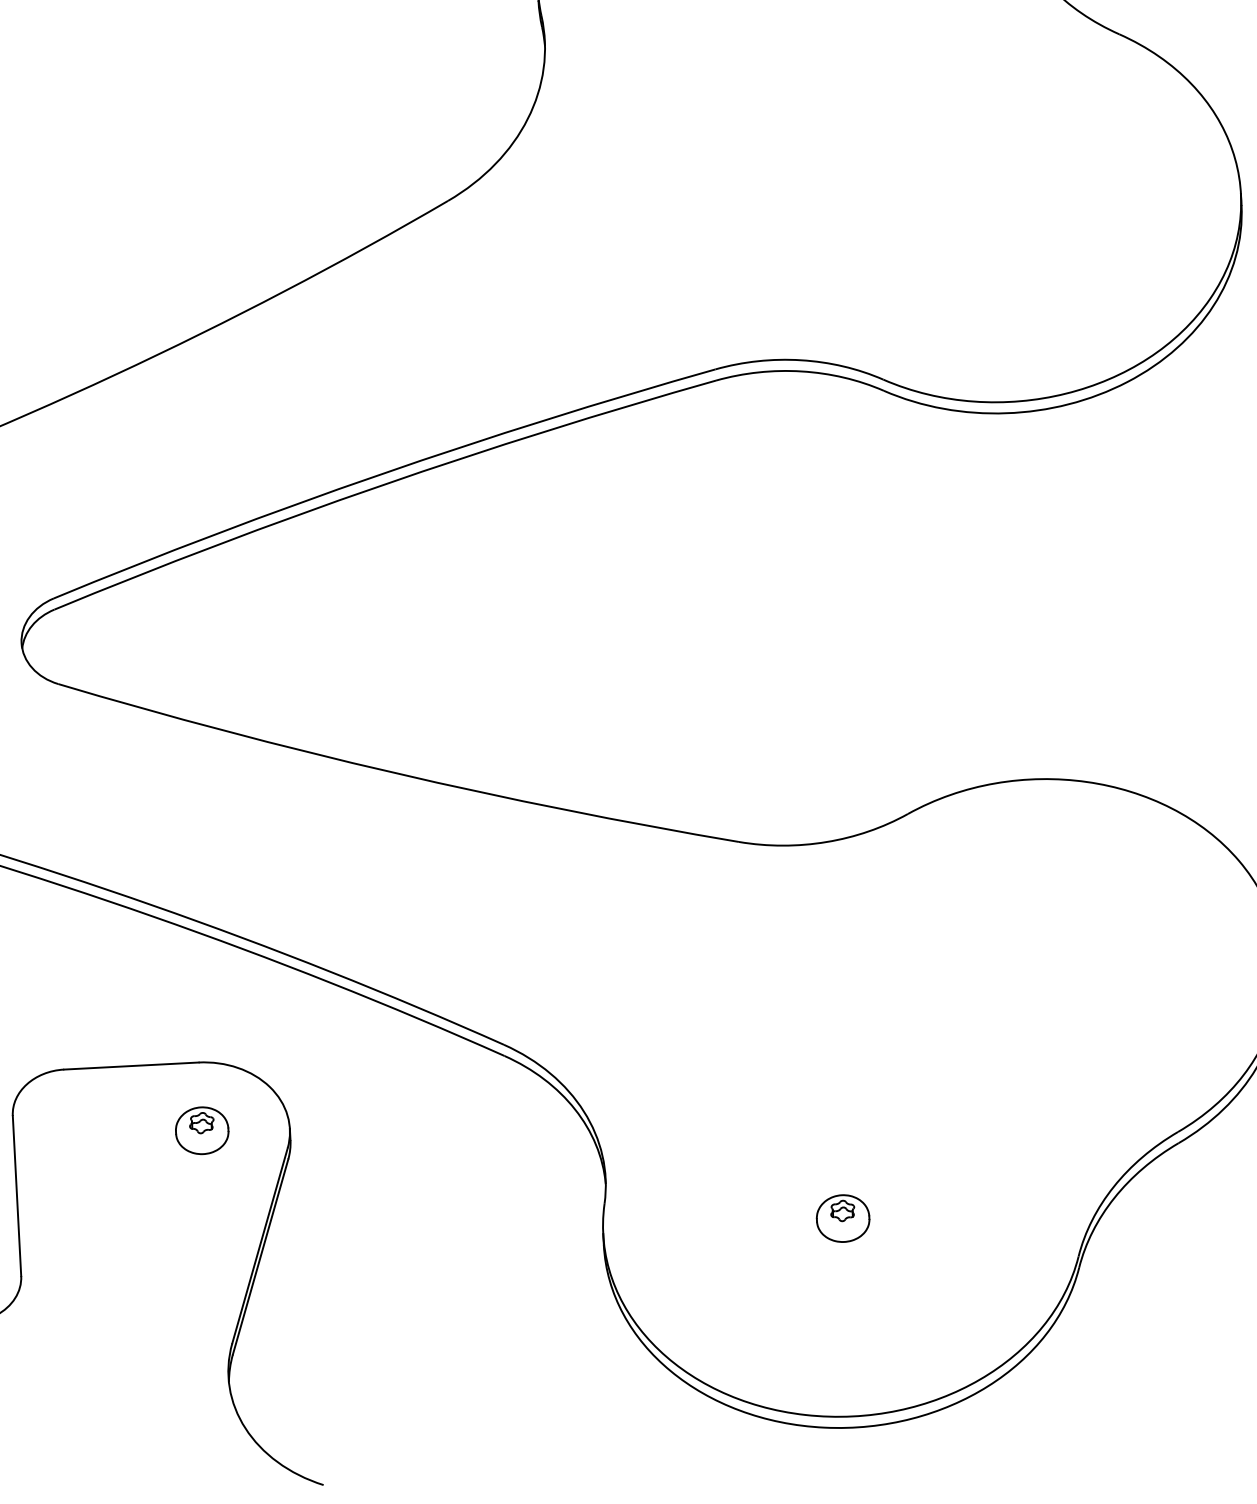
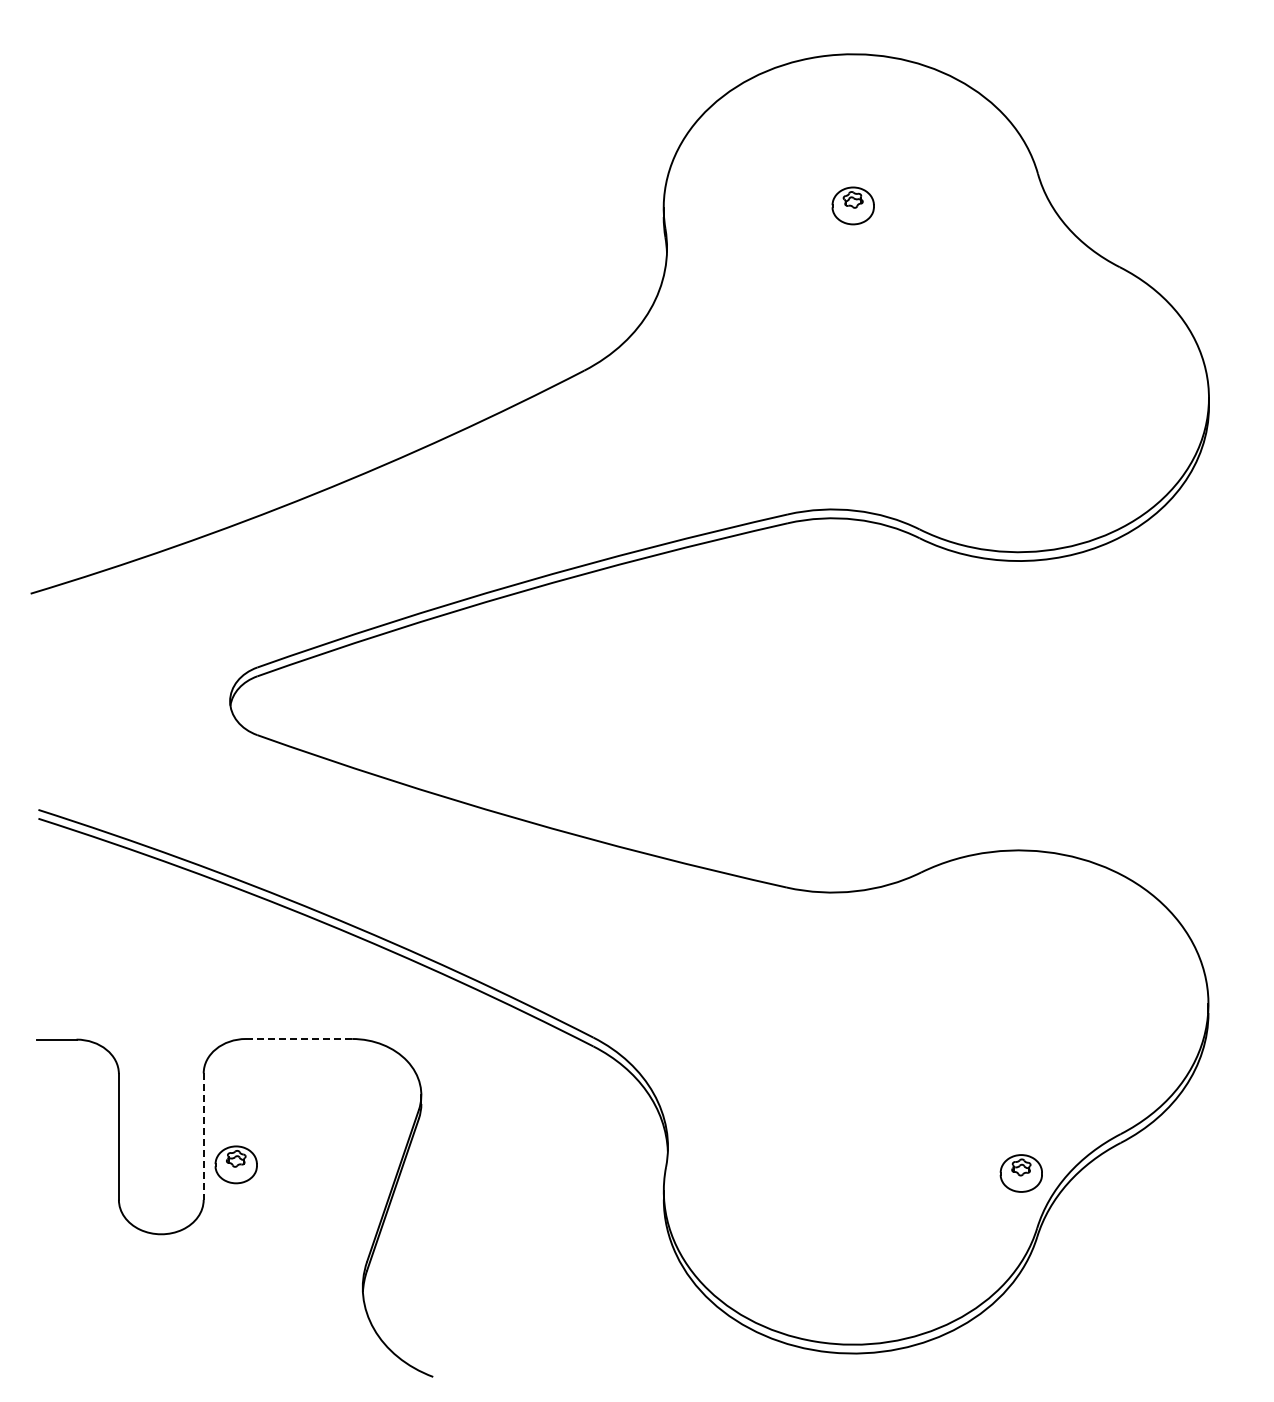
line: (130, 1065) -> (298, 1038), solid -> dashed
part: (201, 1130) -> (235, 1164), moved
line: (16, 1197) -> (203, 1137), solid -> dashed
part: (842, 1218) -> (1020, 1173), moved

